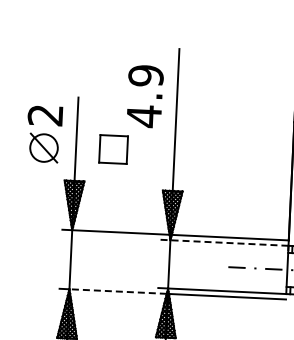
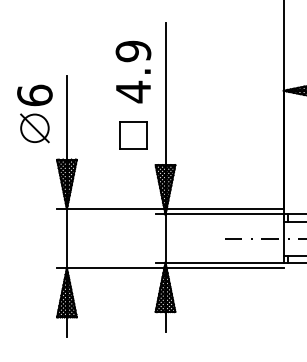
text: (45, 115) -> (34, 95), 2 -> 6
part: (113, 149) -> (133, 135), moved
line: (225, 242) -> (220, 214), dashed -> solid
line: (117, 291) -> (115, 268), dashed -> solid

